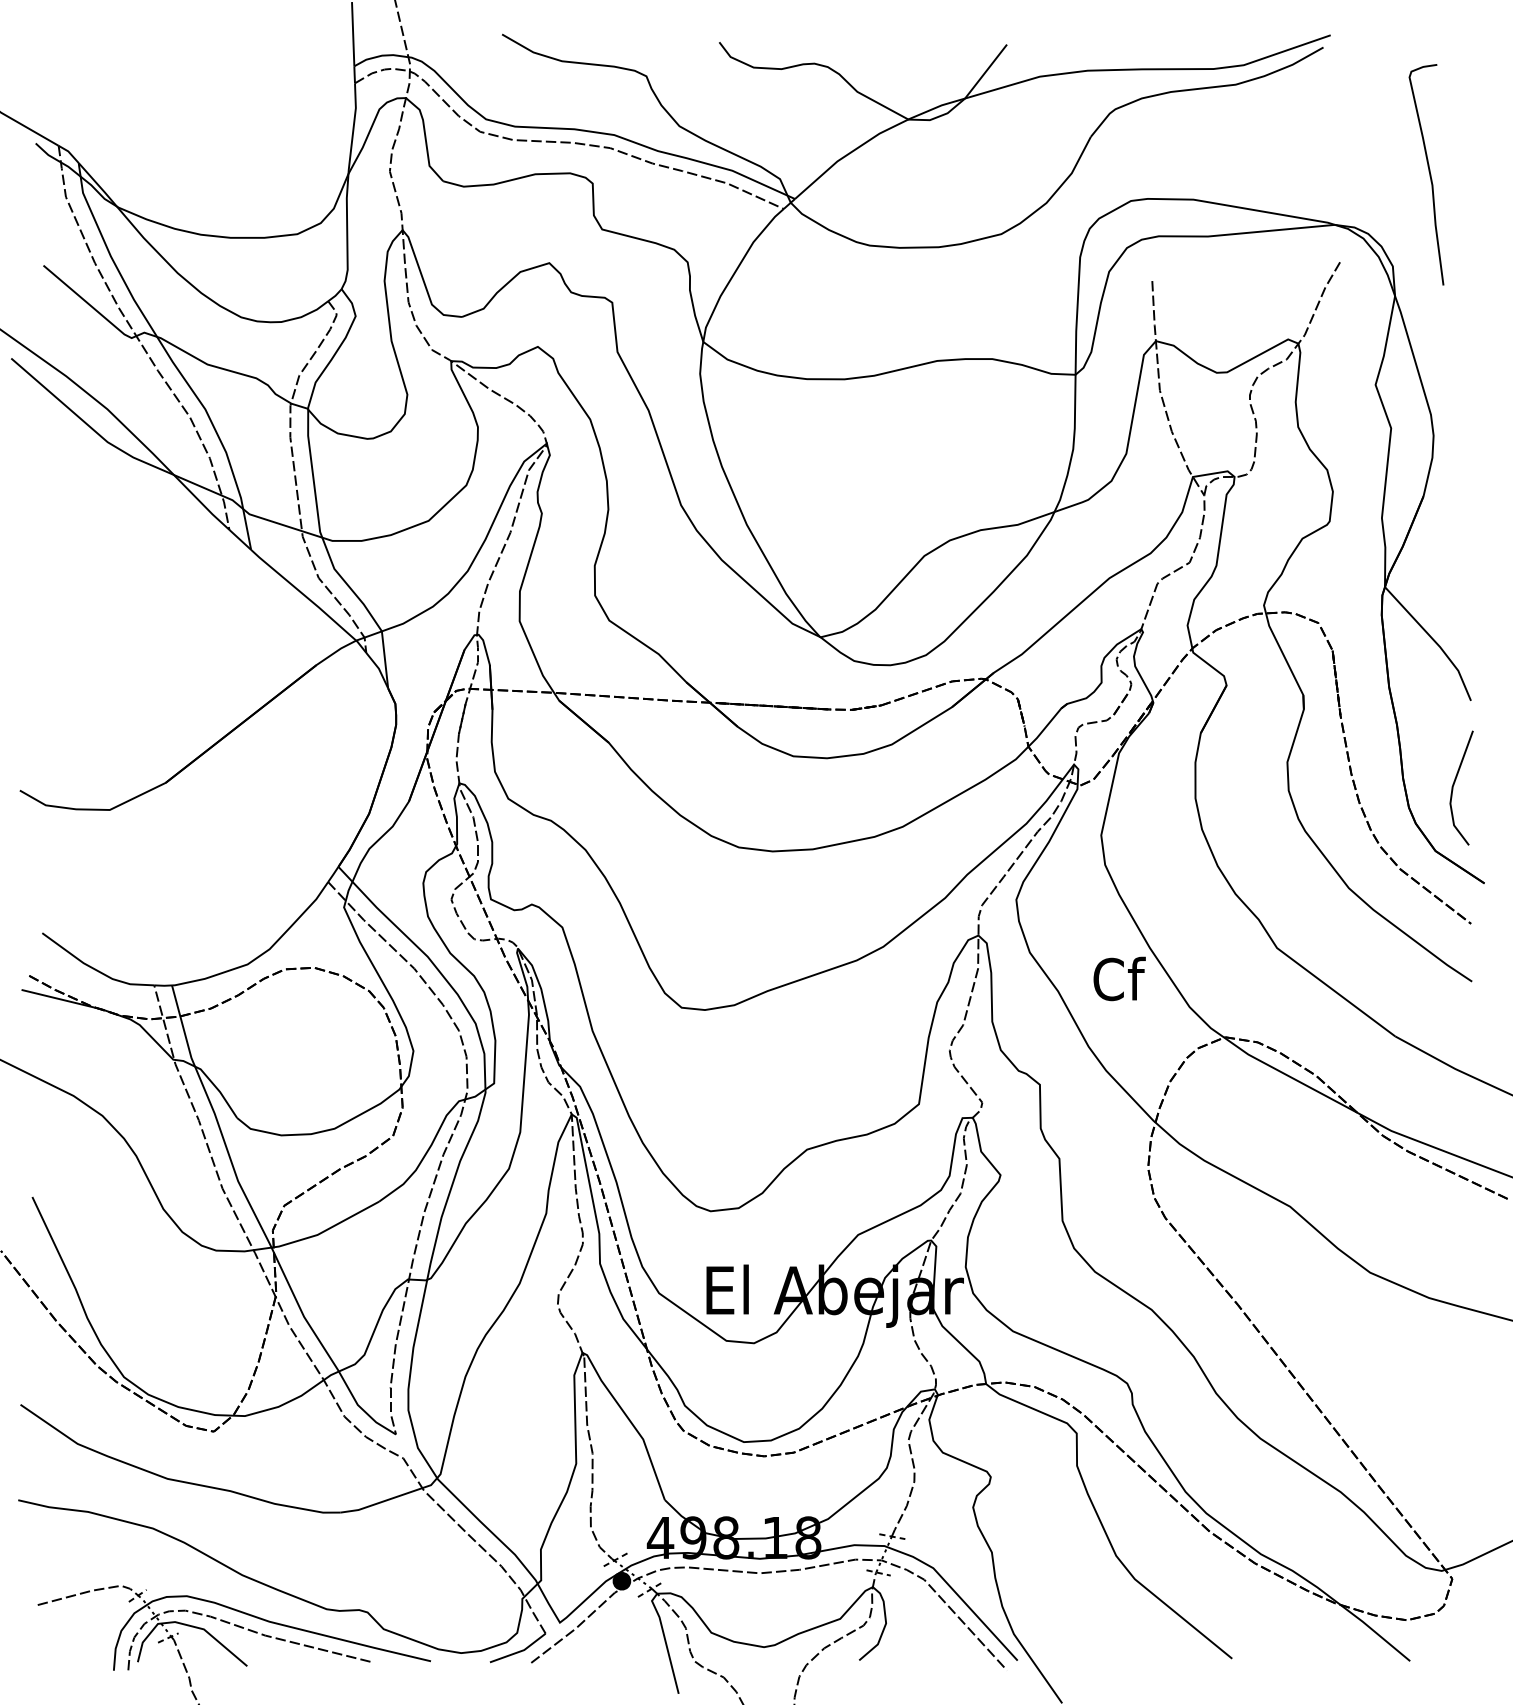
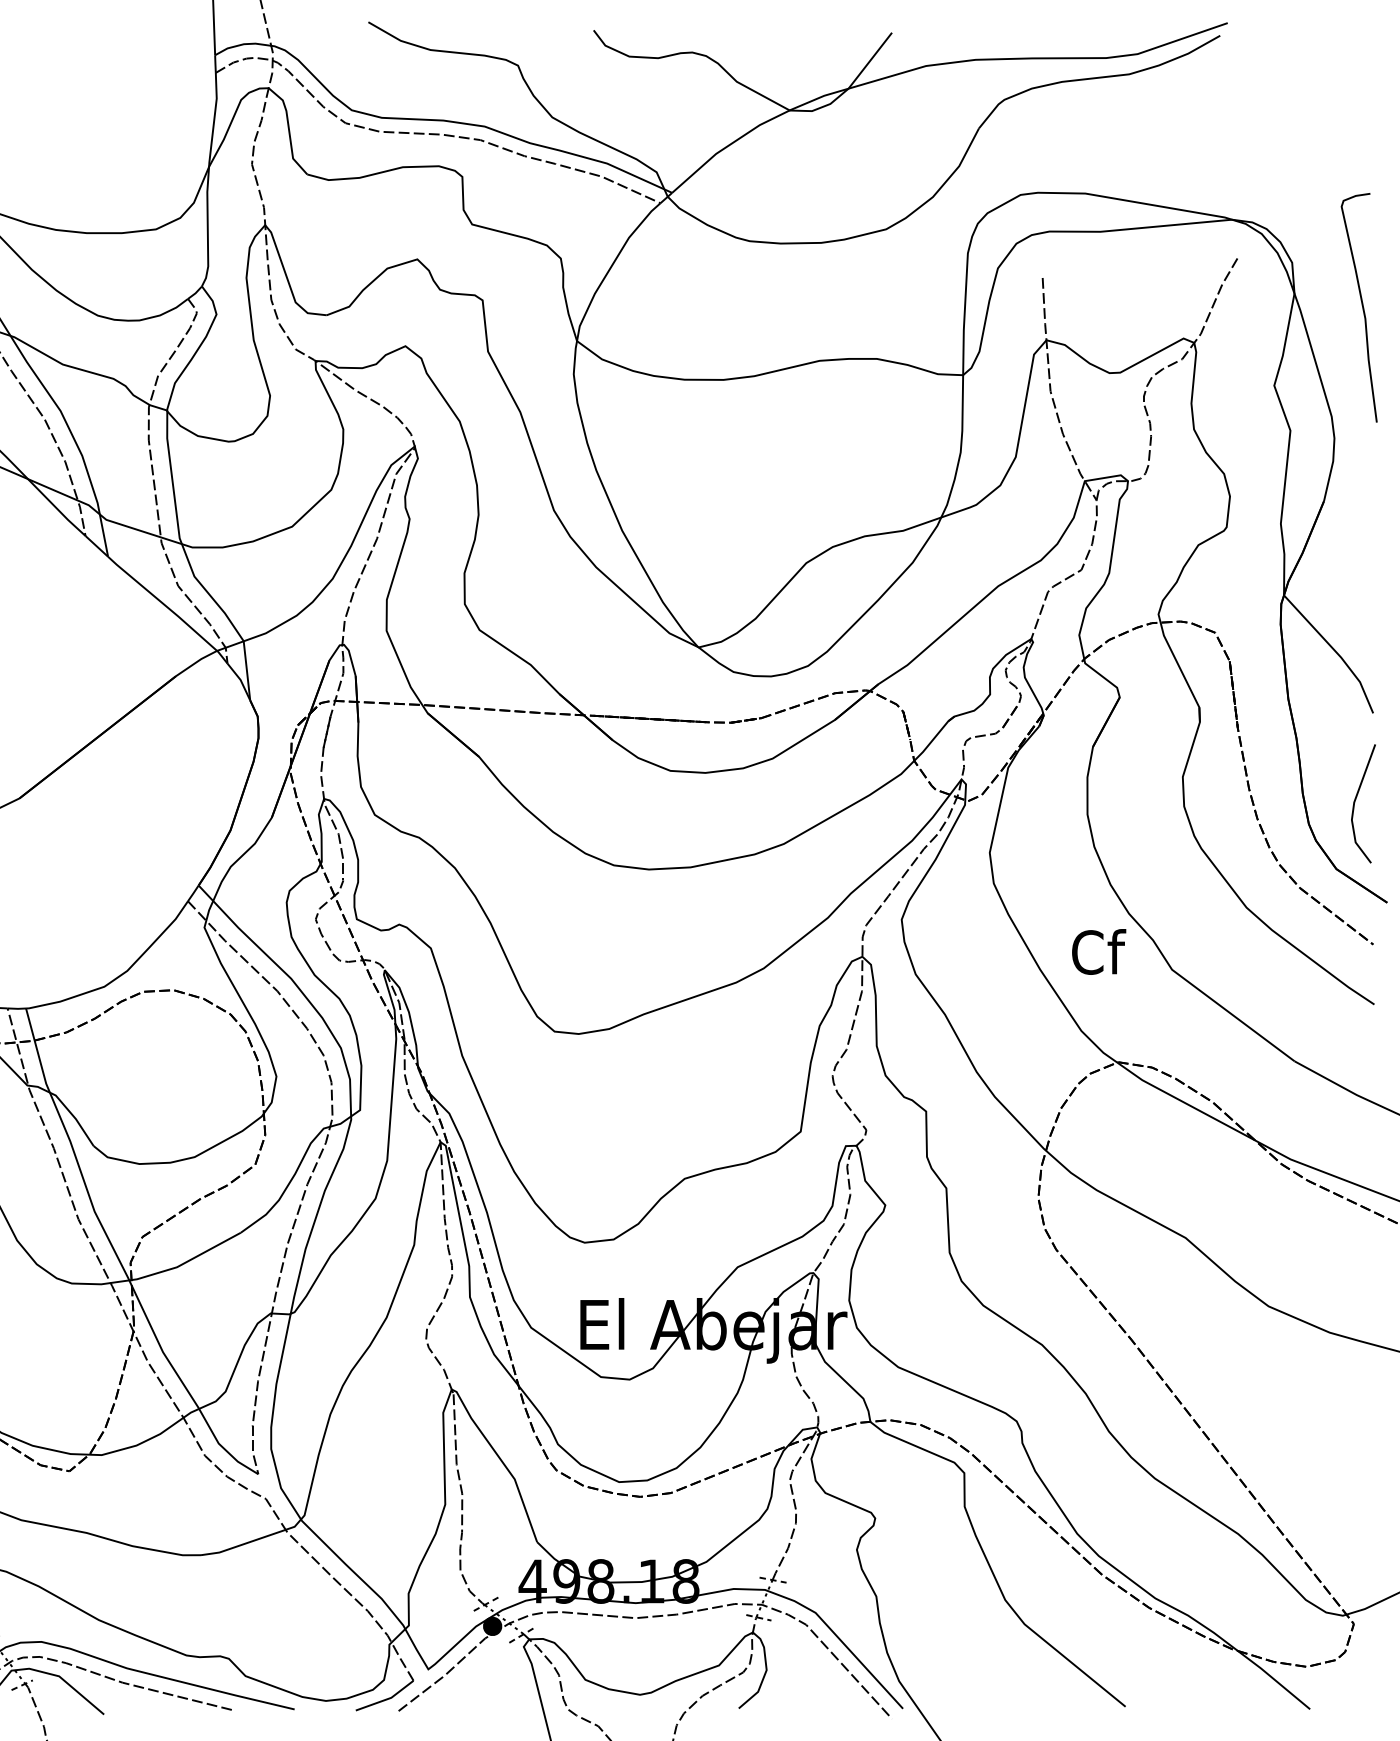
curve: (1429, 174) -> (1362, 307), moved
text: (1119, 978) -> (1098, 951), moved

